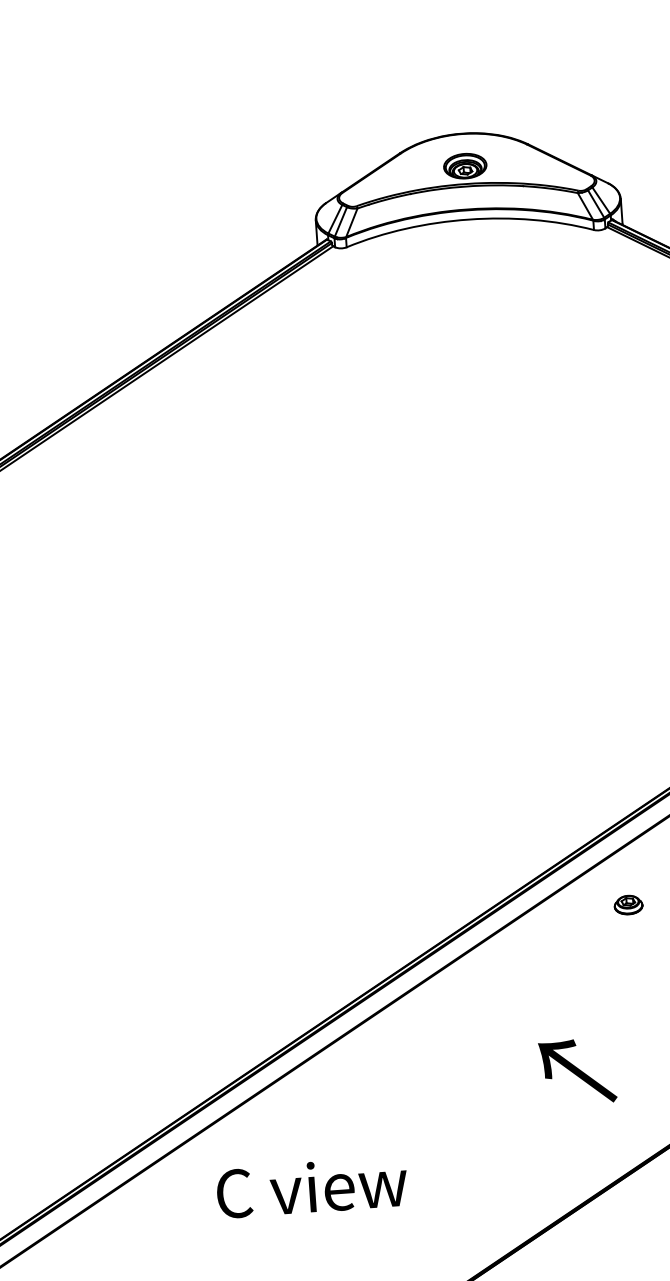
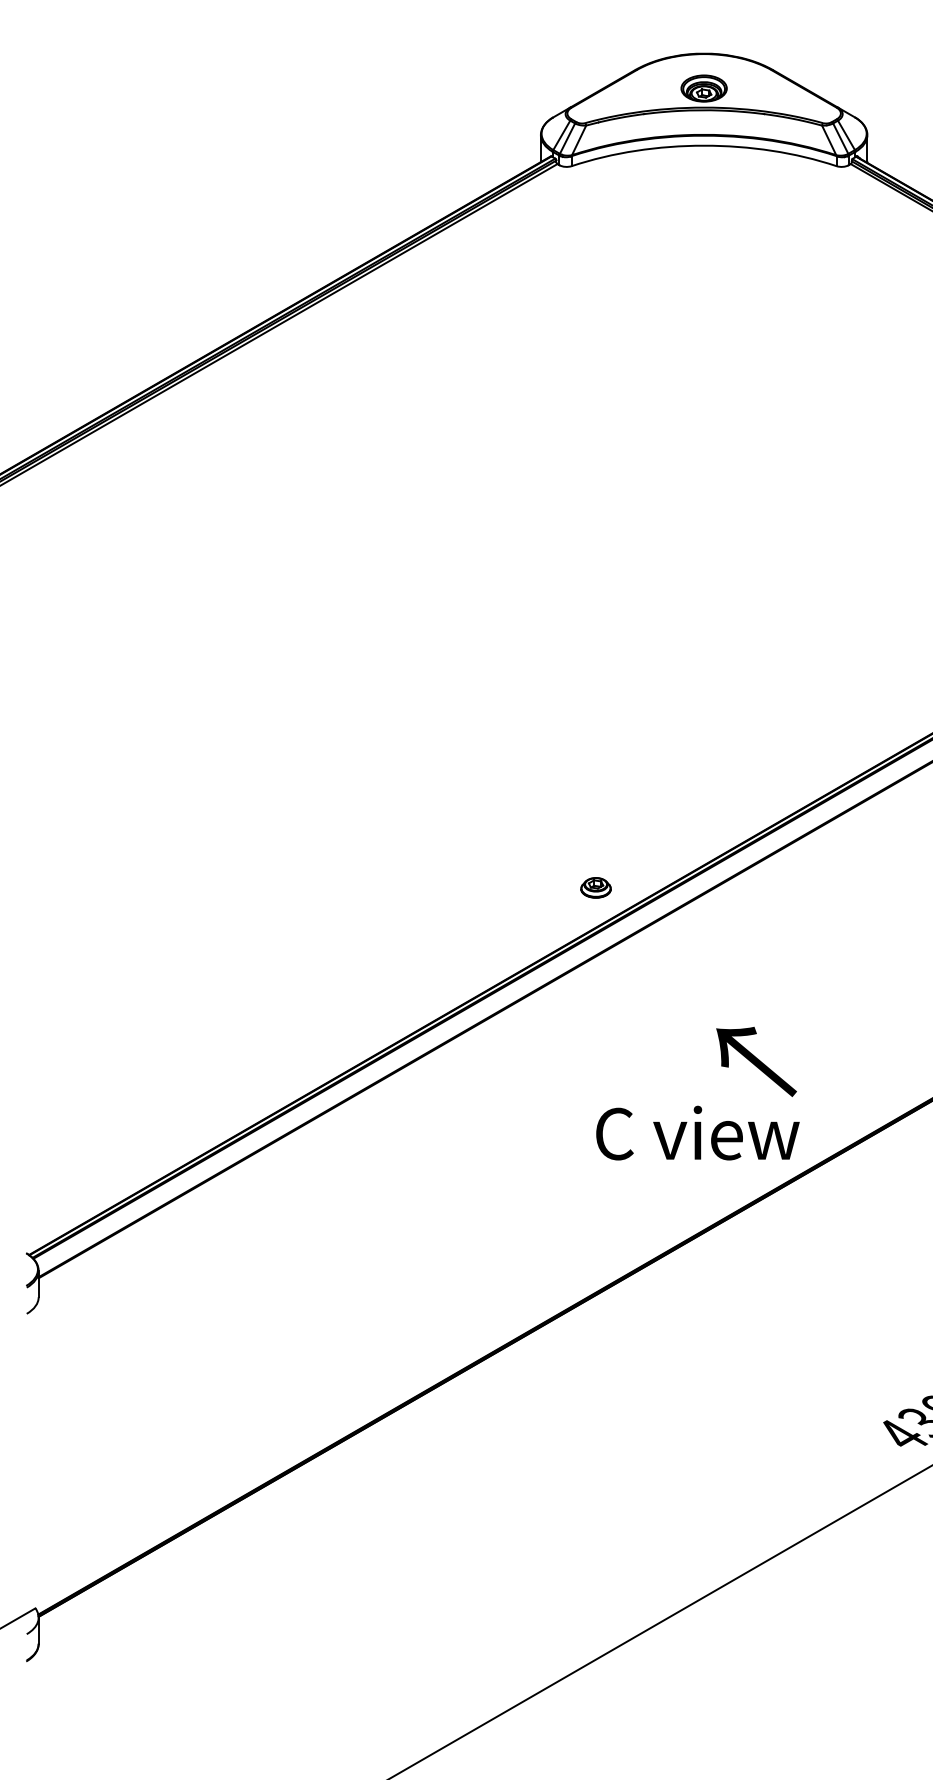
part: (628, 904) -> (595, 887), moved
text: (311, 1186) -> (697, 1132), moved

